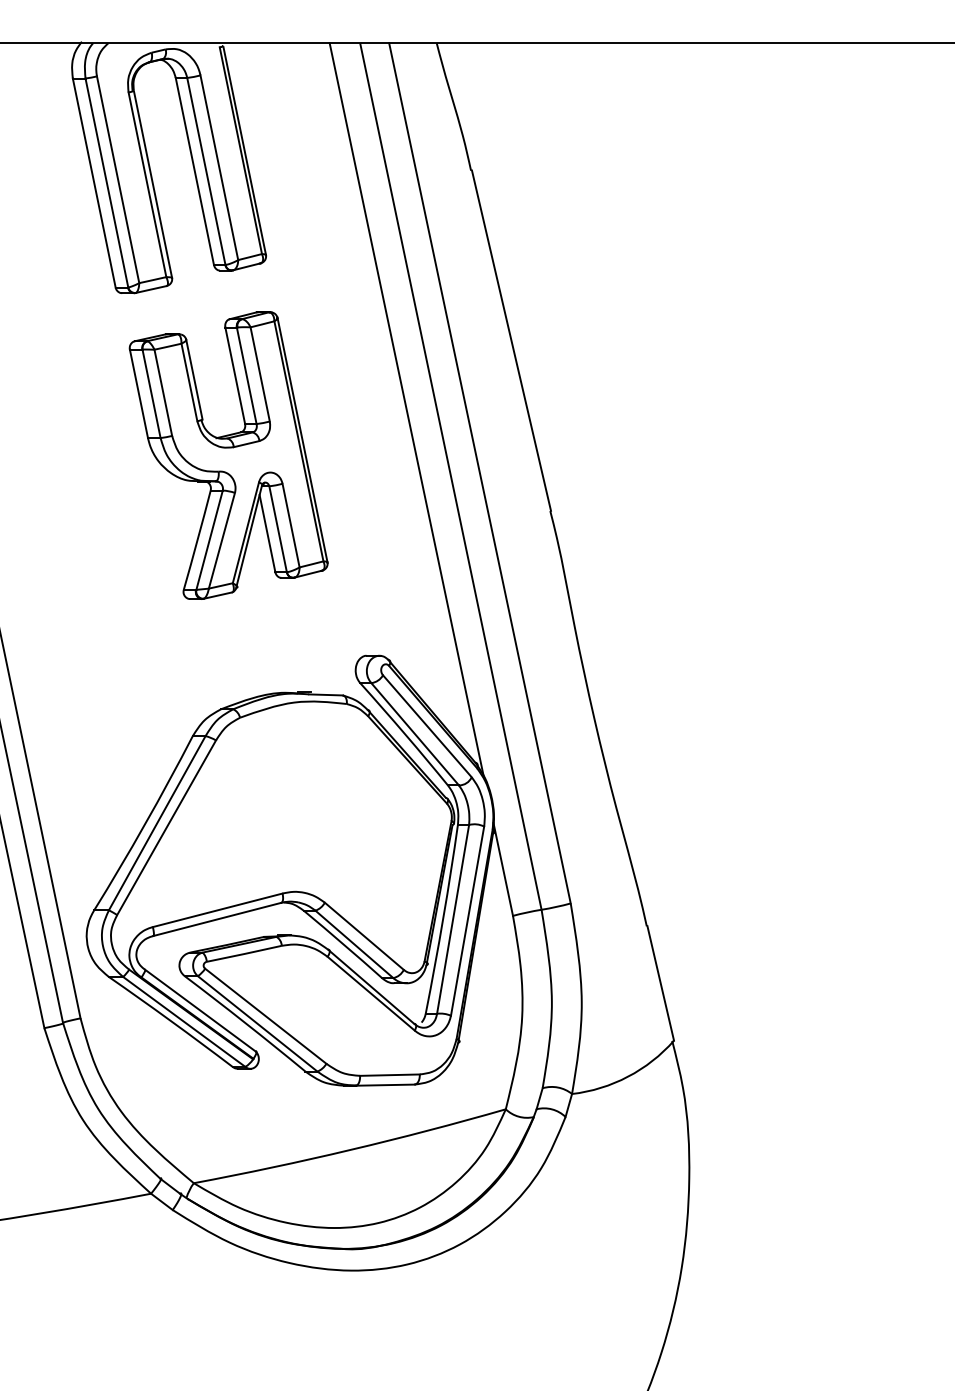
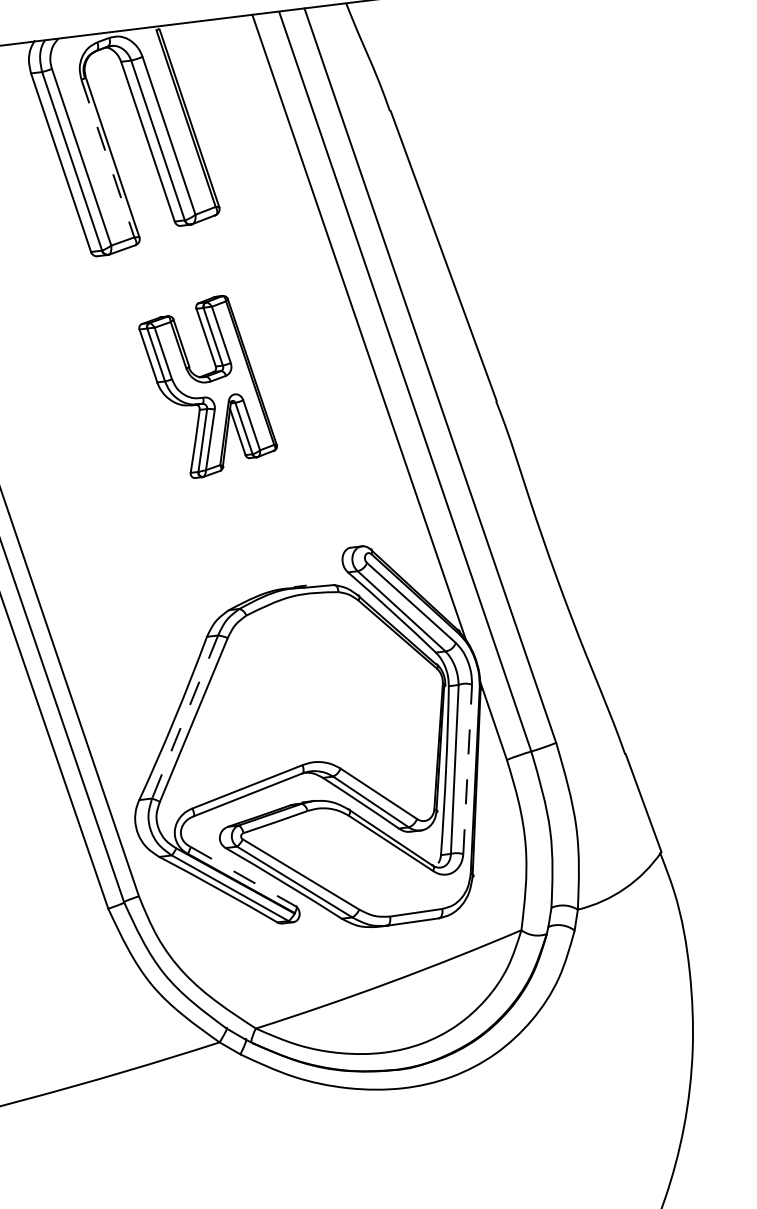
line: (147, 185) -> (107, 159), solid -> dashed
part: (228, 455) -> (208, 387), size x0.7
line: (157, 823) -> (185, 717), solid -> dashed
line: (467, 920) -> (467, 768), solid -> dashed
line: (200, 1010) -> (243, 876), solid -> dashed

